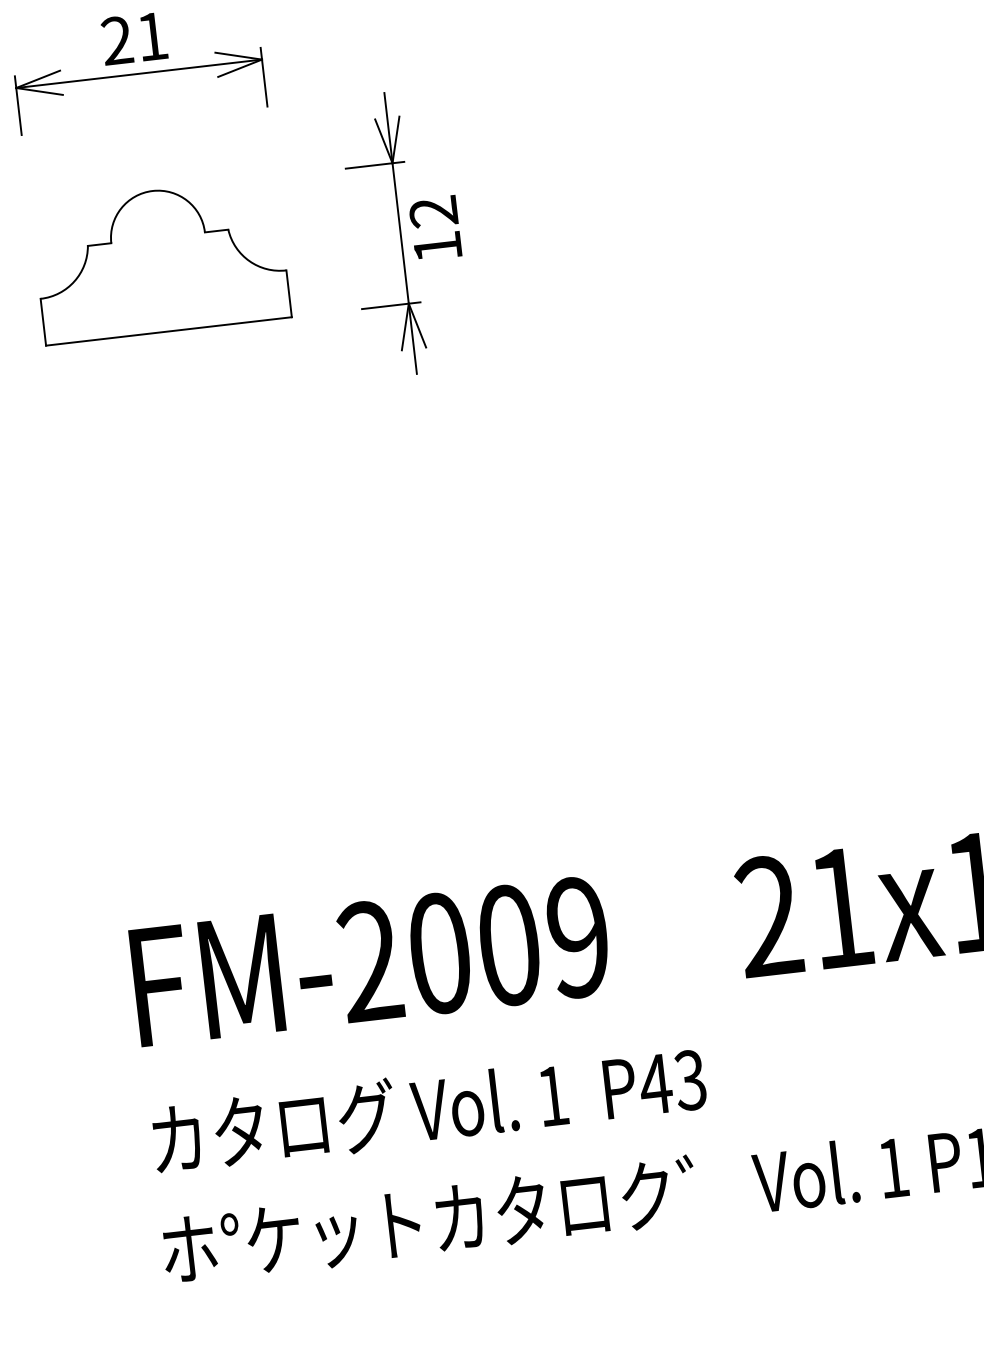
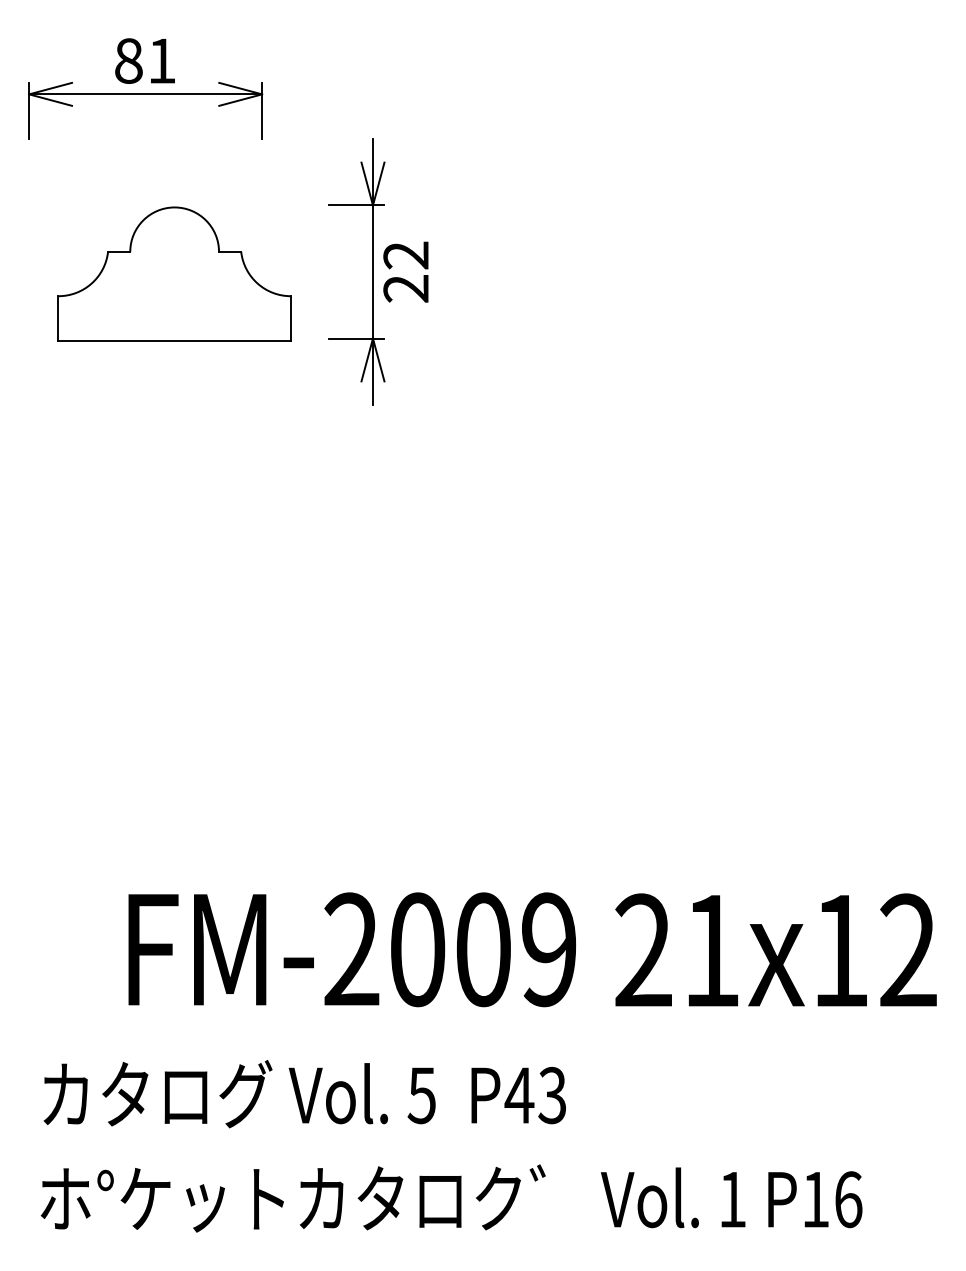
text: (116, 40) -> (128, 60), 21 -> 81
text: (436, 246) -> (405, 288), 12 -> 22
part: (160, 260) -> (174, 273), moved
text: (369, 961) -> (351, 949), moved
text: (552, 1096) -> (421, 1095), 1 -> 5

